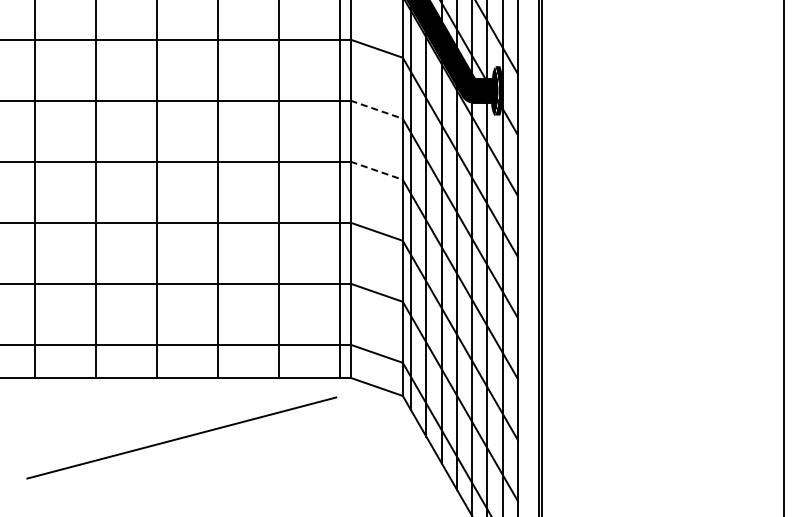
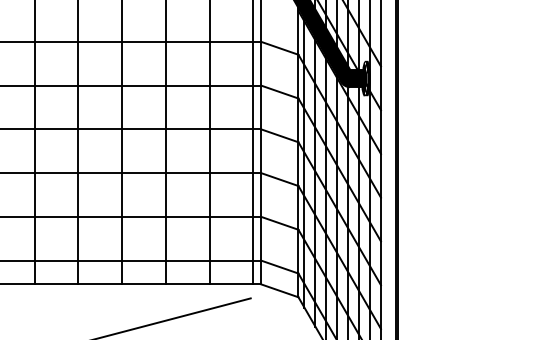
line: (376, 109) -> (279, 91), dashed -> solid
line: (376, 170) -> (279, 135), dashed -> solid

